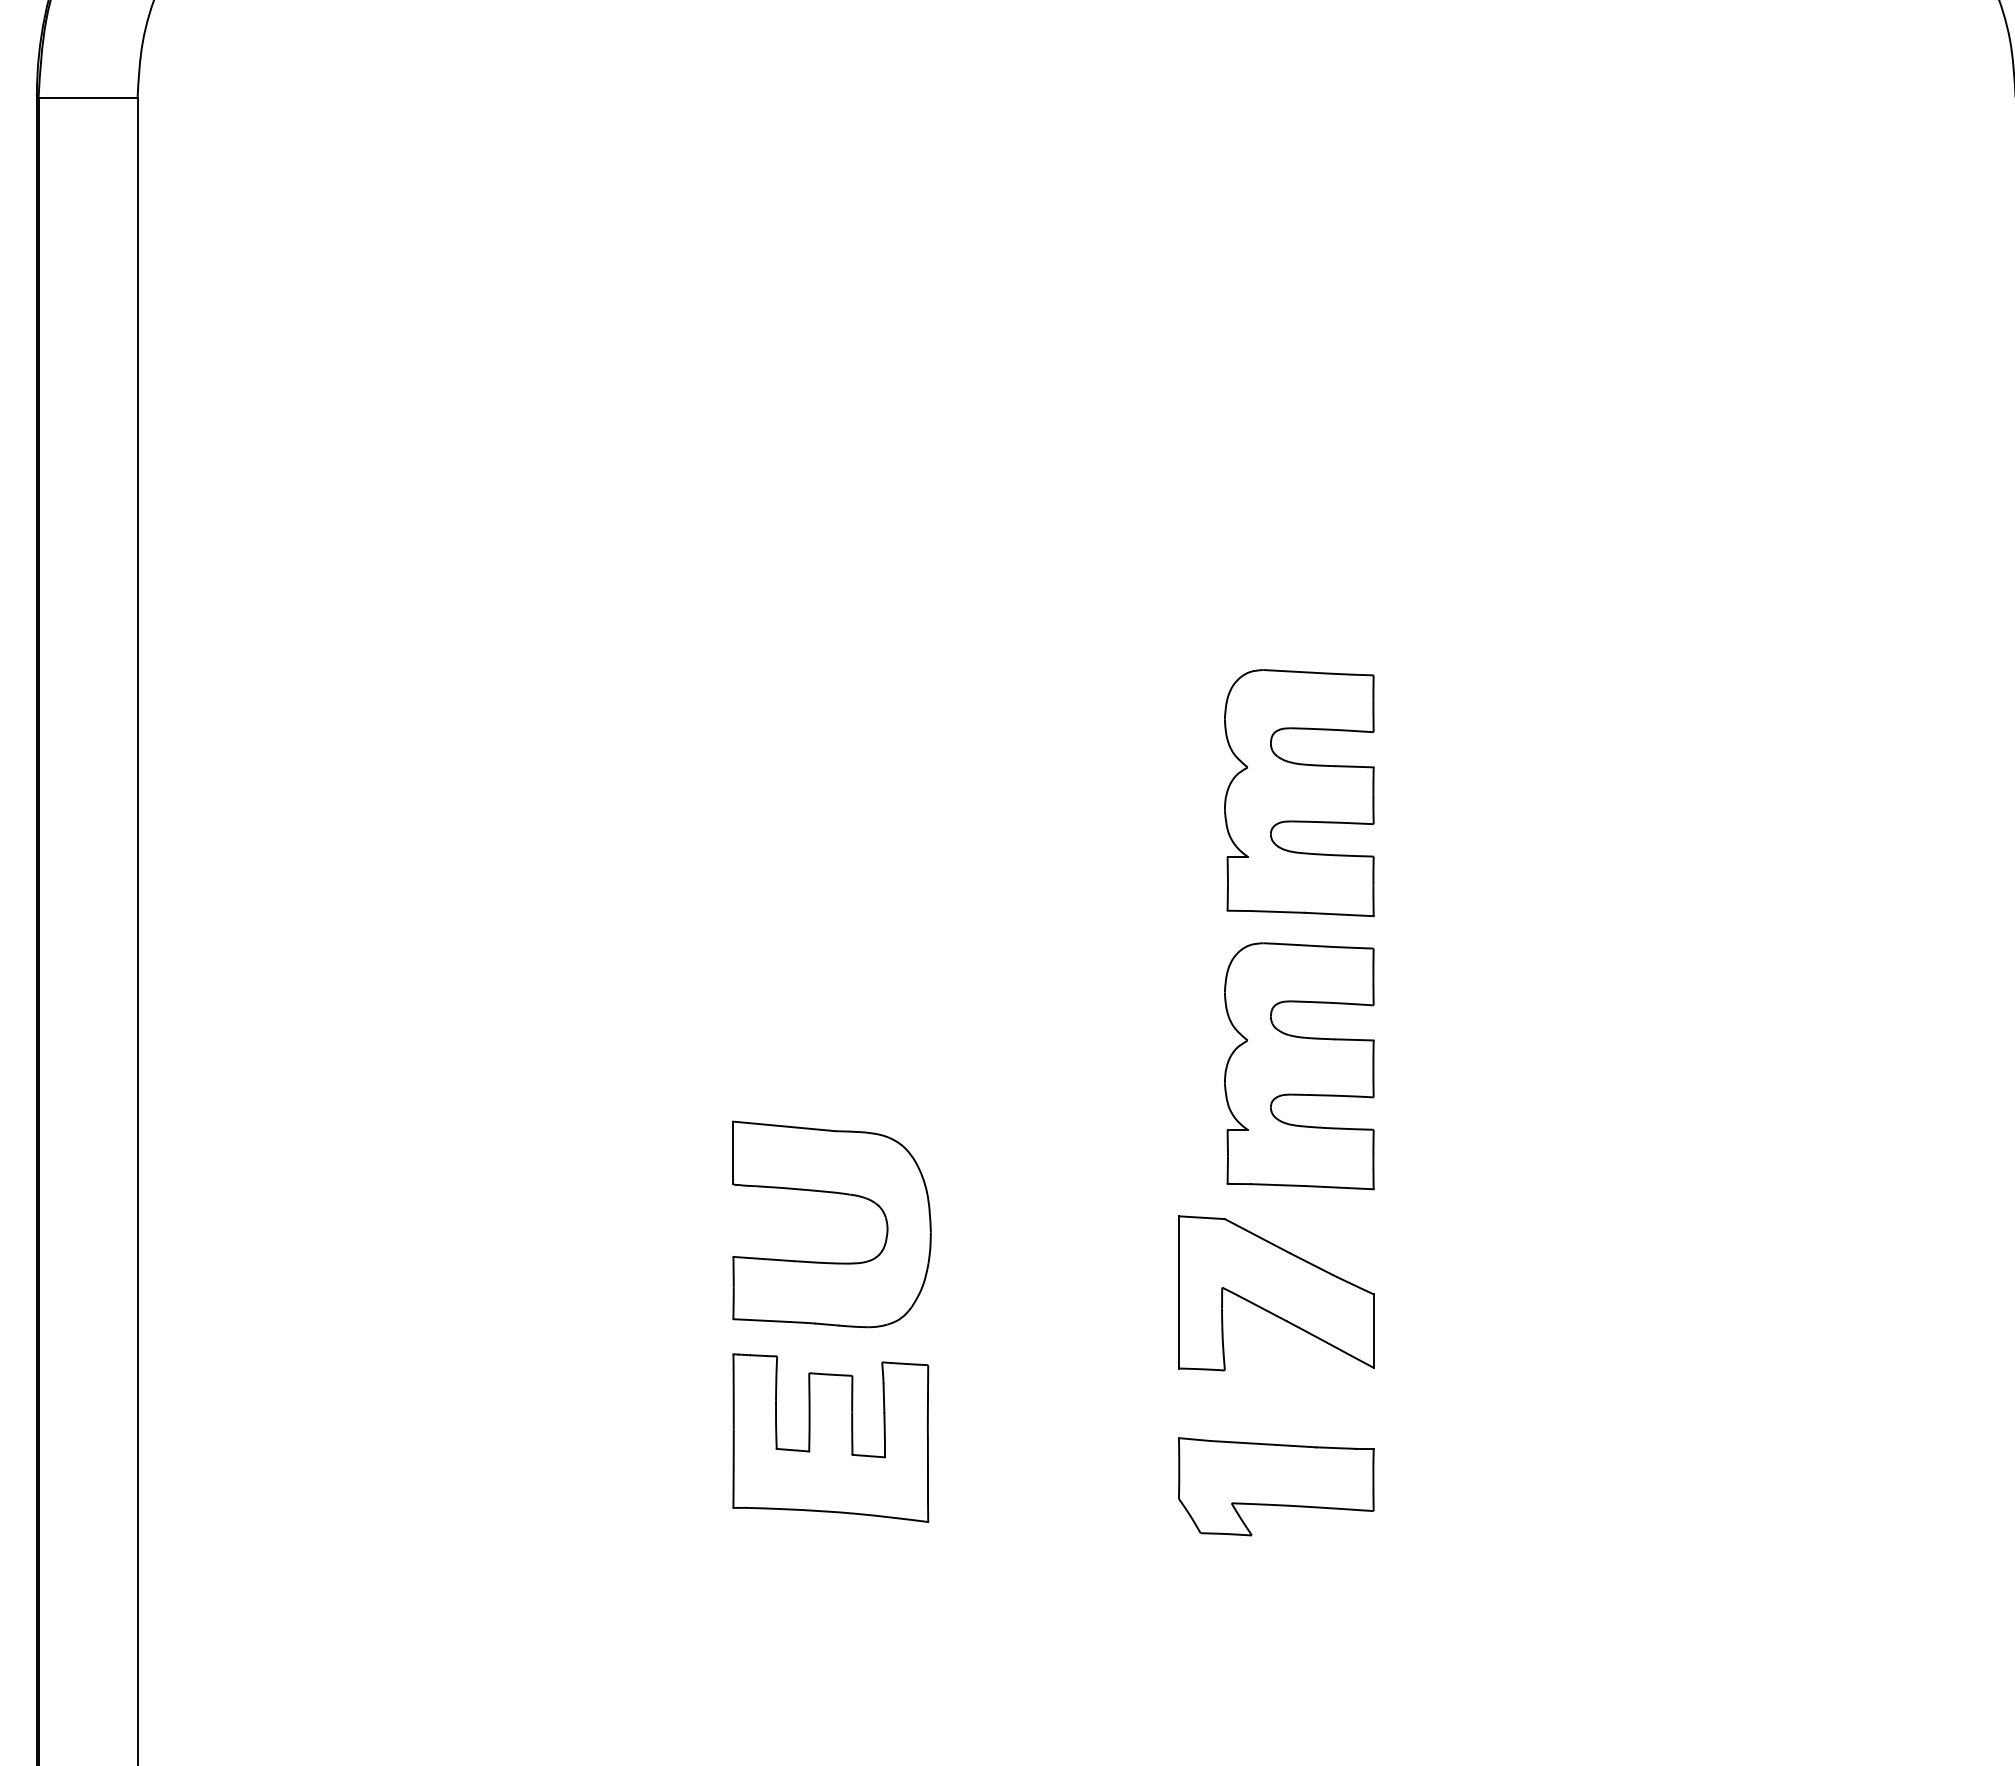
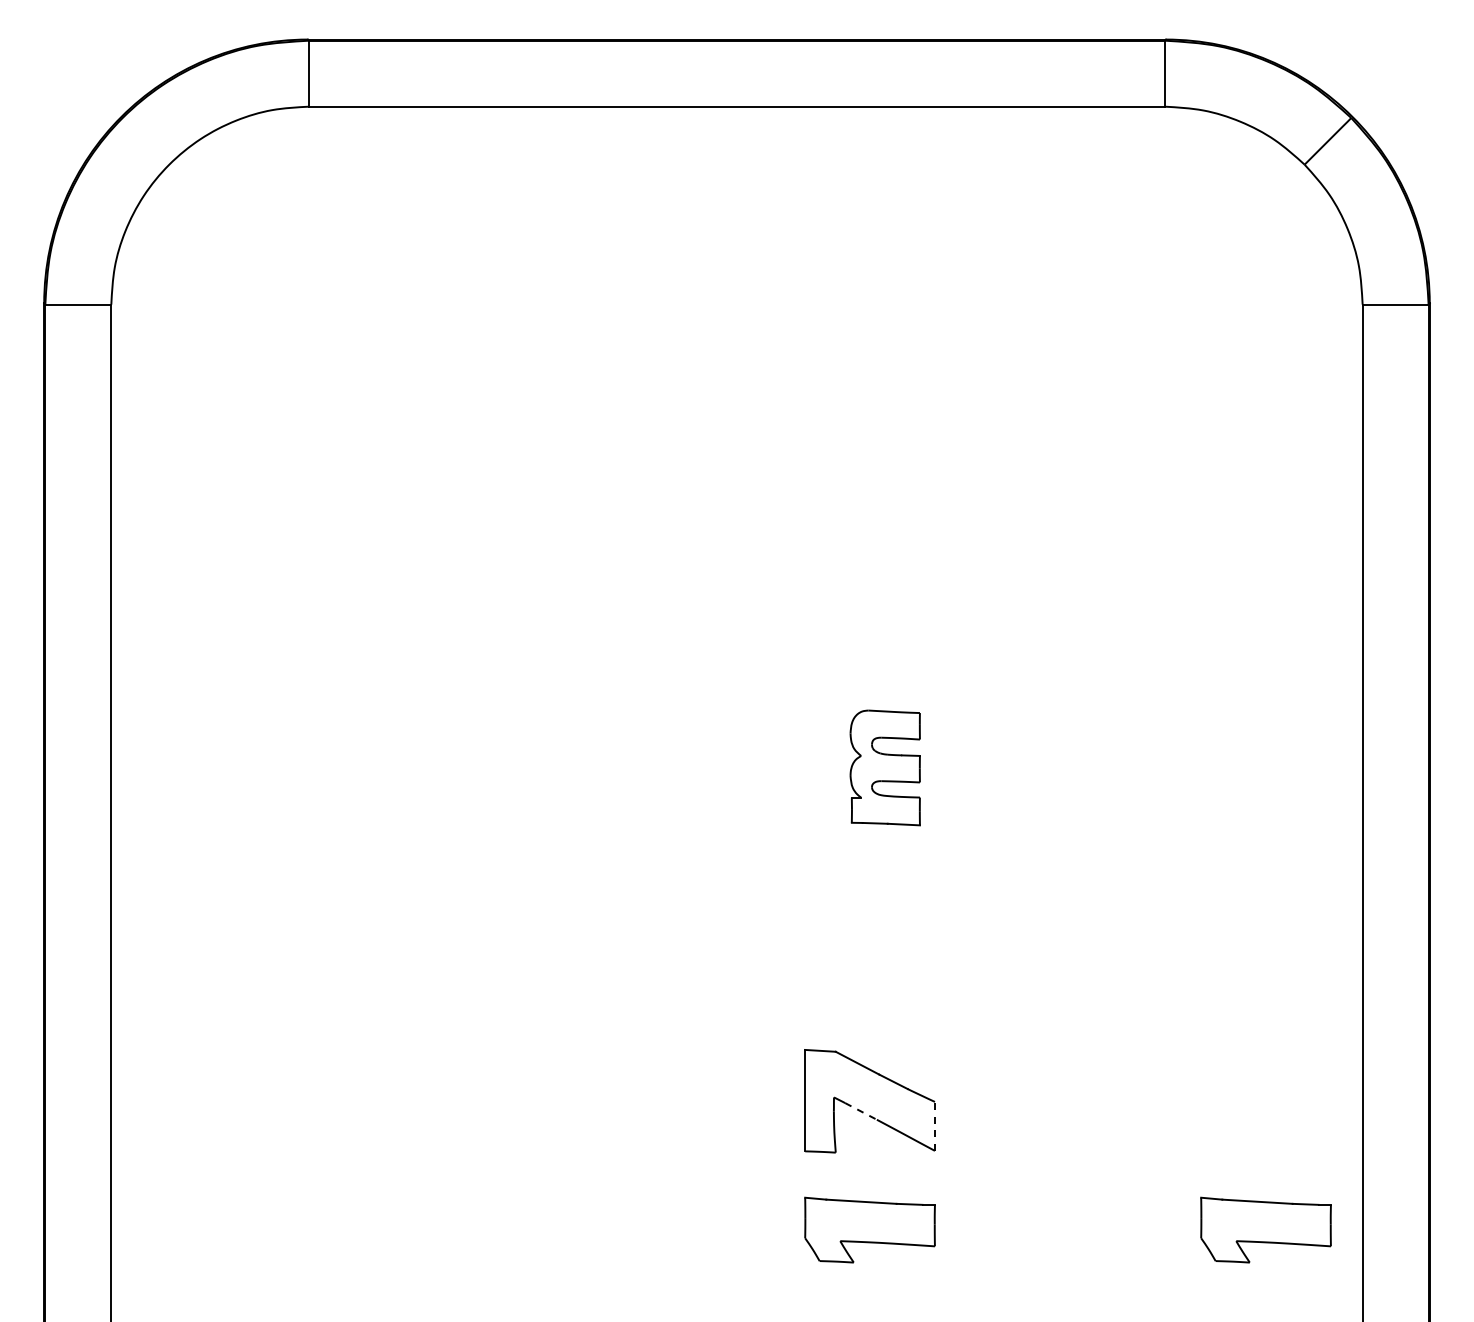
part: (1297, 792) -> (884, 767), size x0.7
part: (1297, 1065) -> (884, 949), removed
part: (835, 1194) -> (576, 1035), removed
line: (1263, 1308) -> (861, 1111), solid -> dashed
line: (1373, 1329) -> (934, 1125), solid -> dashed
part: (829, 1437) -> (572, 1197), removed
part: (1869, 1485) -> (1265, 1229), added

